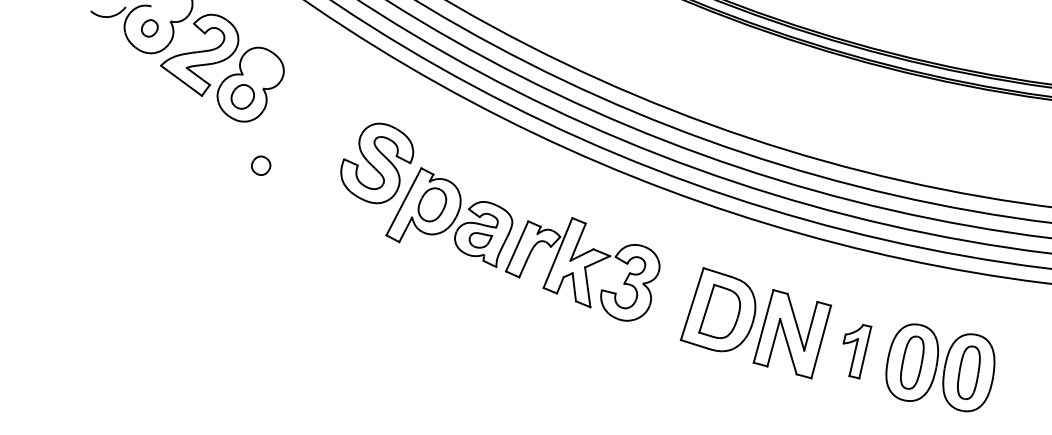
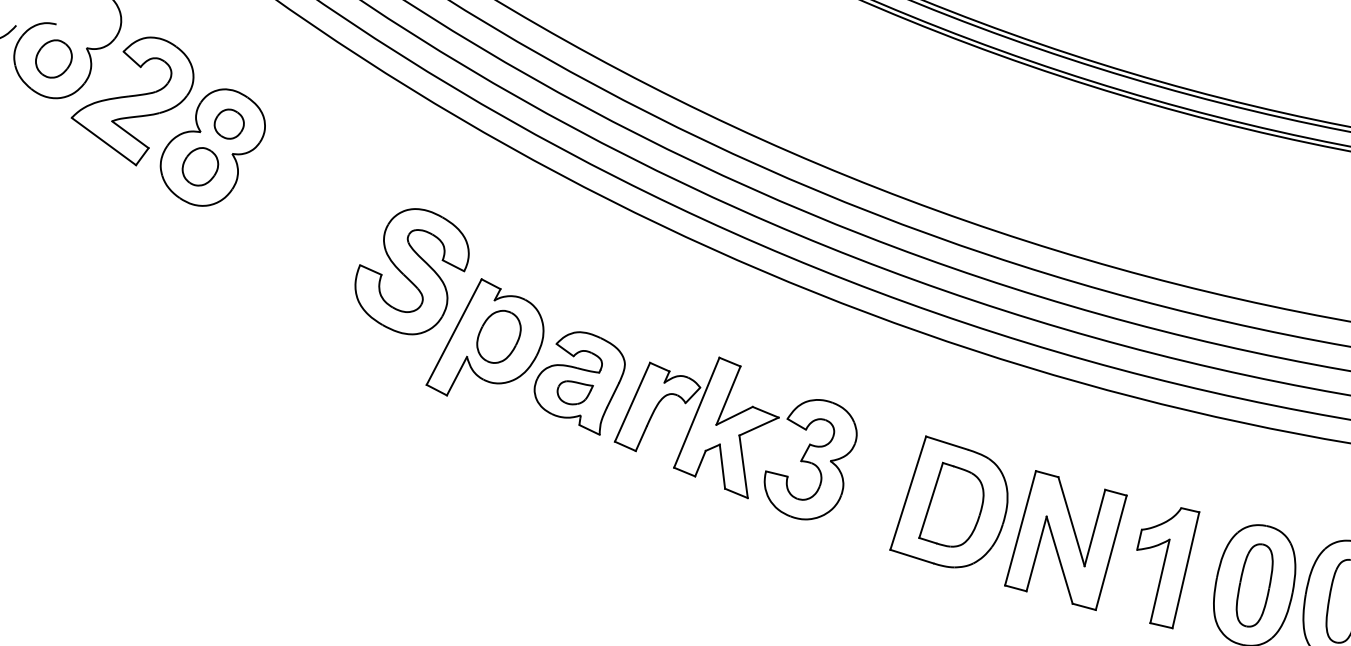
part: (149, 28) -> (53, 59), size x1.43
part: (261, 165) -> (229, 123), moved
part: (857, 351) -> (1168, 567), size x1.43

